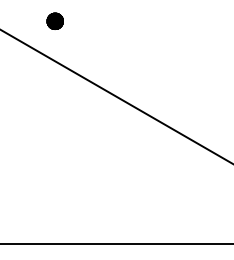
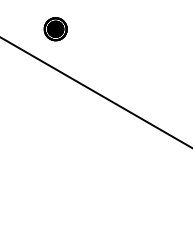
part: (55, 21) -> (56, 29), size x1.43

